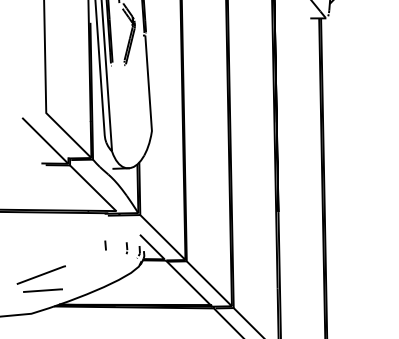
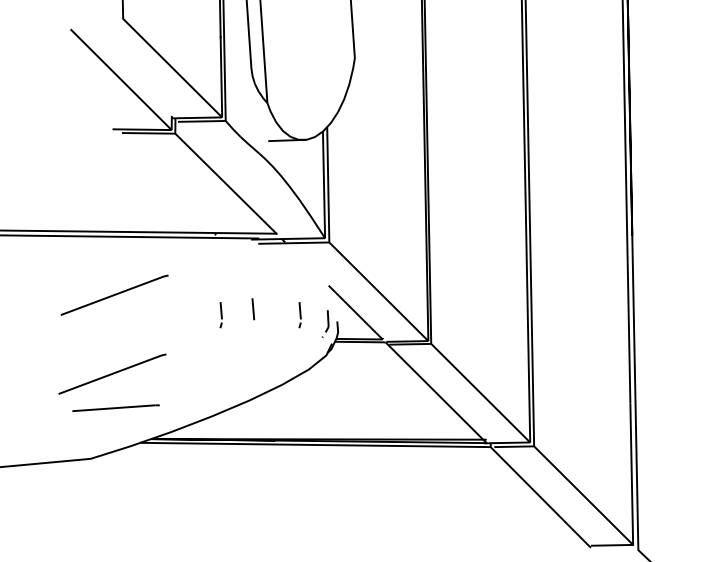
line: (41, 238) -> (112, 293), added
part: (90, 248) -> (220, 315), added

